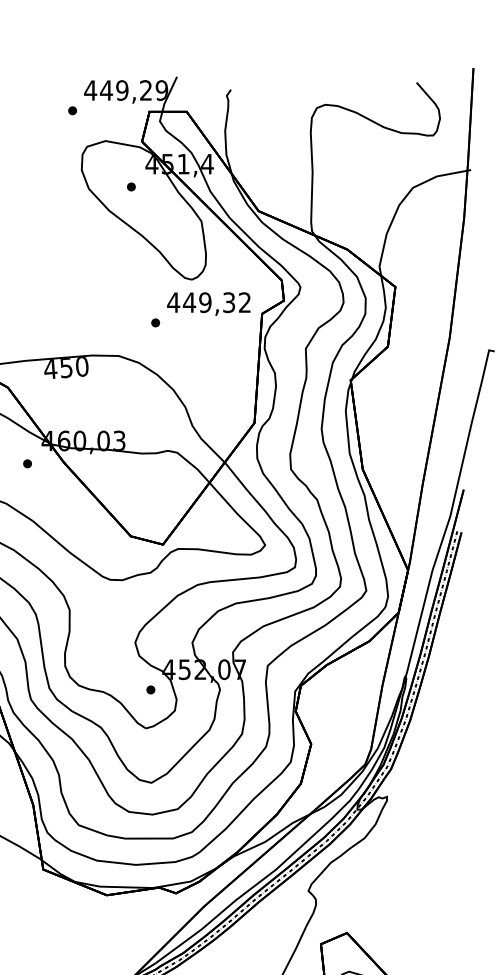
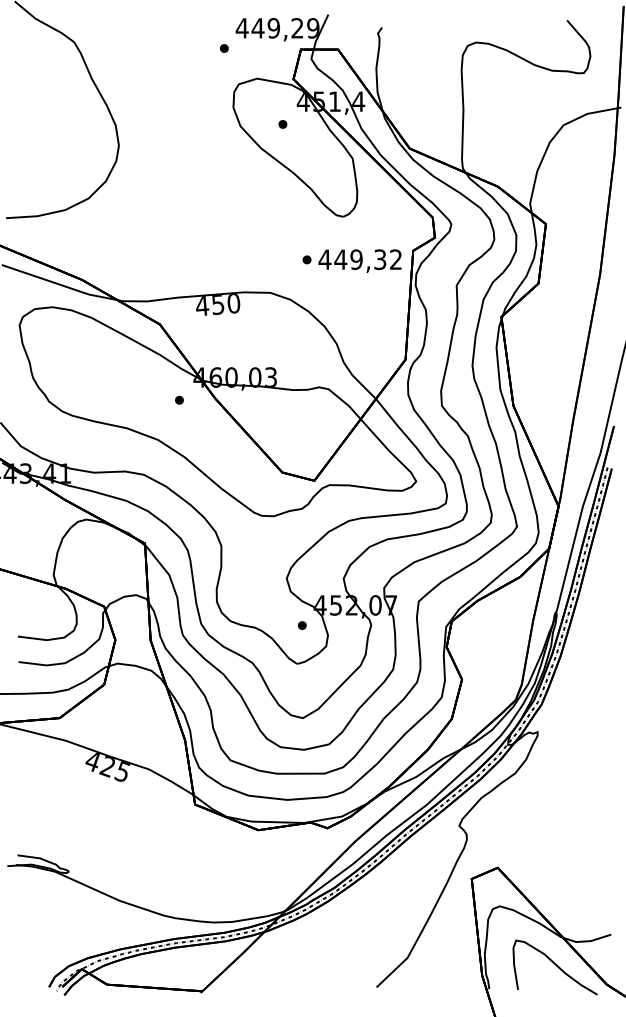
text: (208, 303) -> (359, 260), moved

